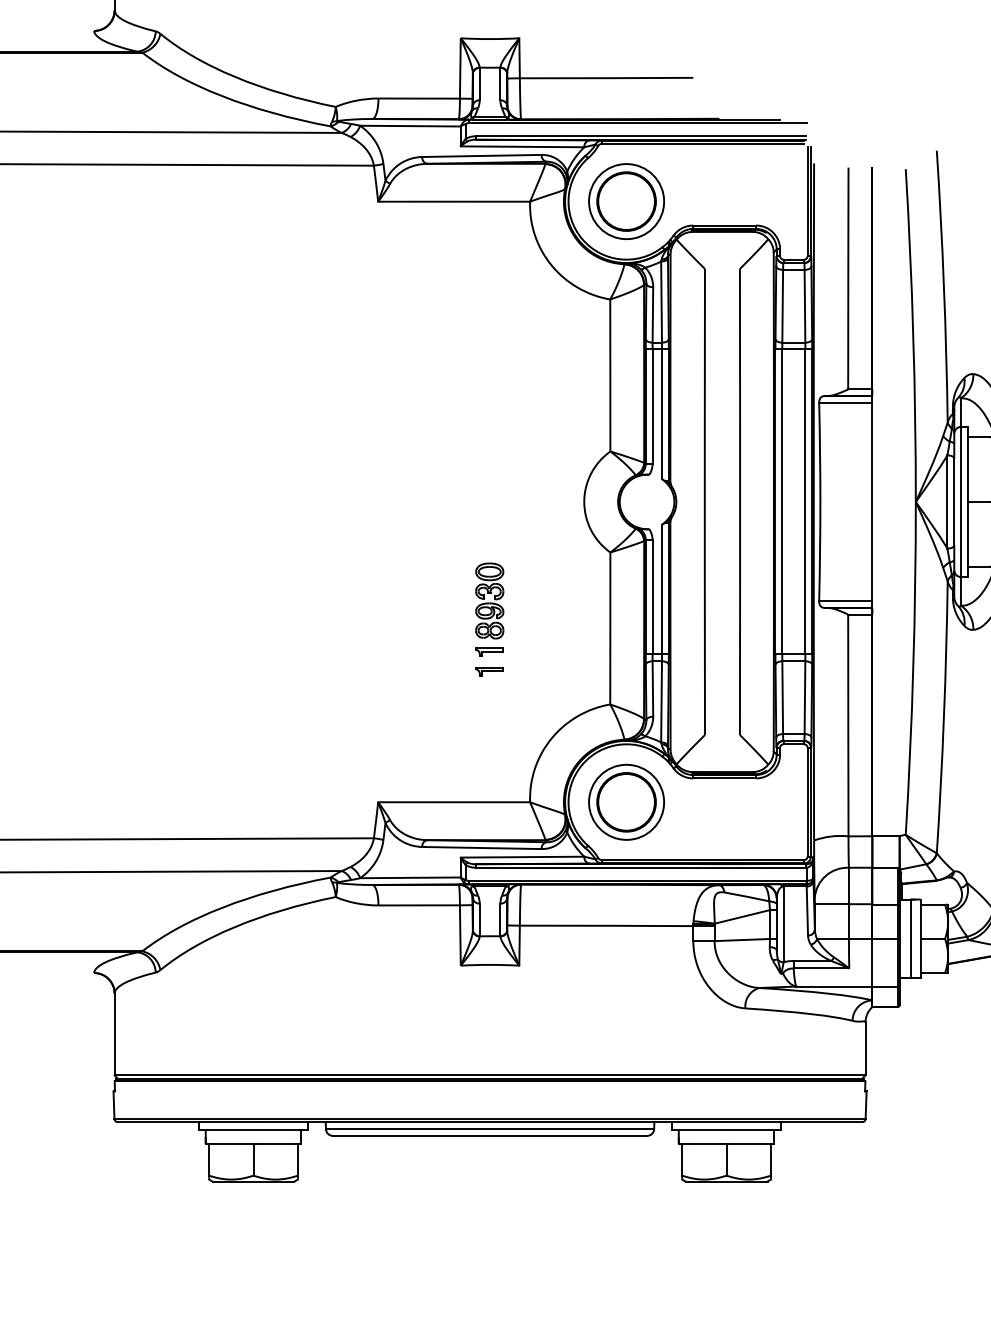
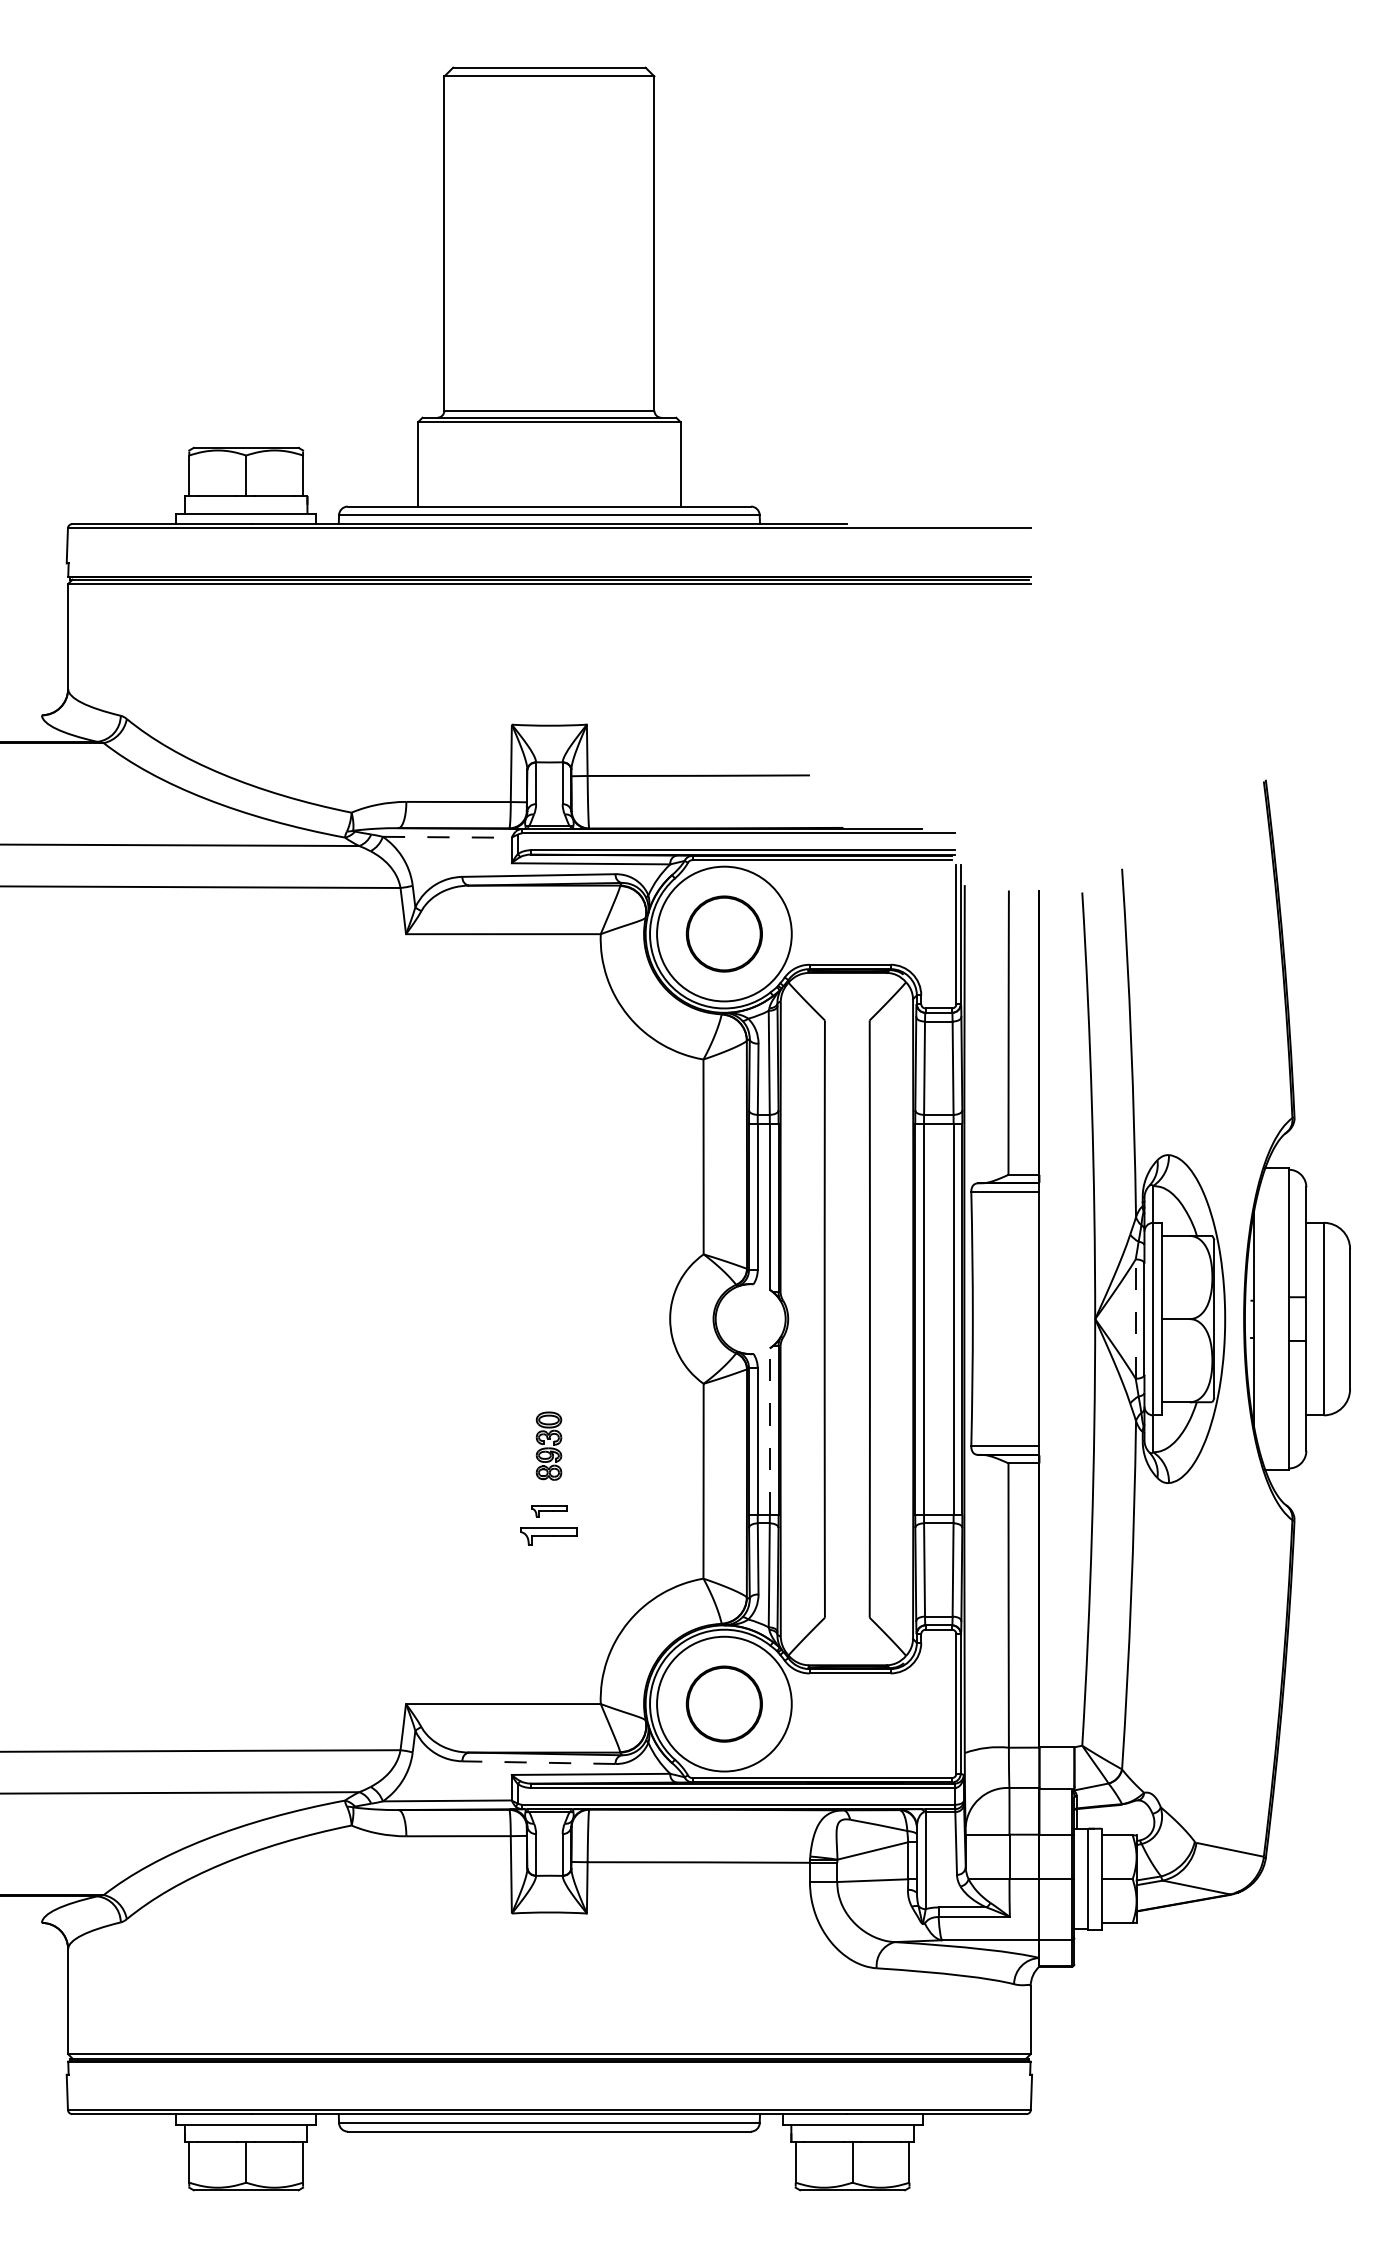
line: (410, 126) -> (447, 837), solid -> dashed
circle: (626, 201) -> (724, 933), size x1.4
line: (947, 502) -> (1135, 1319), solid -> dashed
line: (661, 588) -> (769, 1430), solid -> dashed
part: (489, 601) -> (548, 1446), size x0.7
part: (490, 671) -> (549, 1536), size x1.6
circle: (626, 802) -> (724, 1704), size x1.4
line: (482, 847) -> (539, 1762), solid -> dashed

